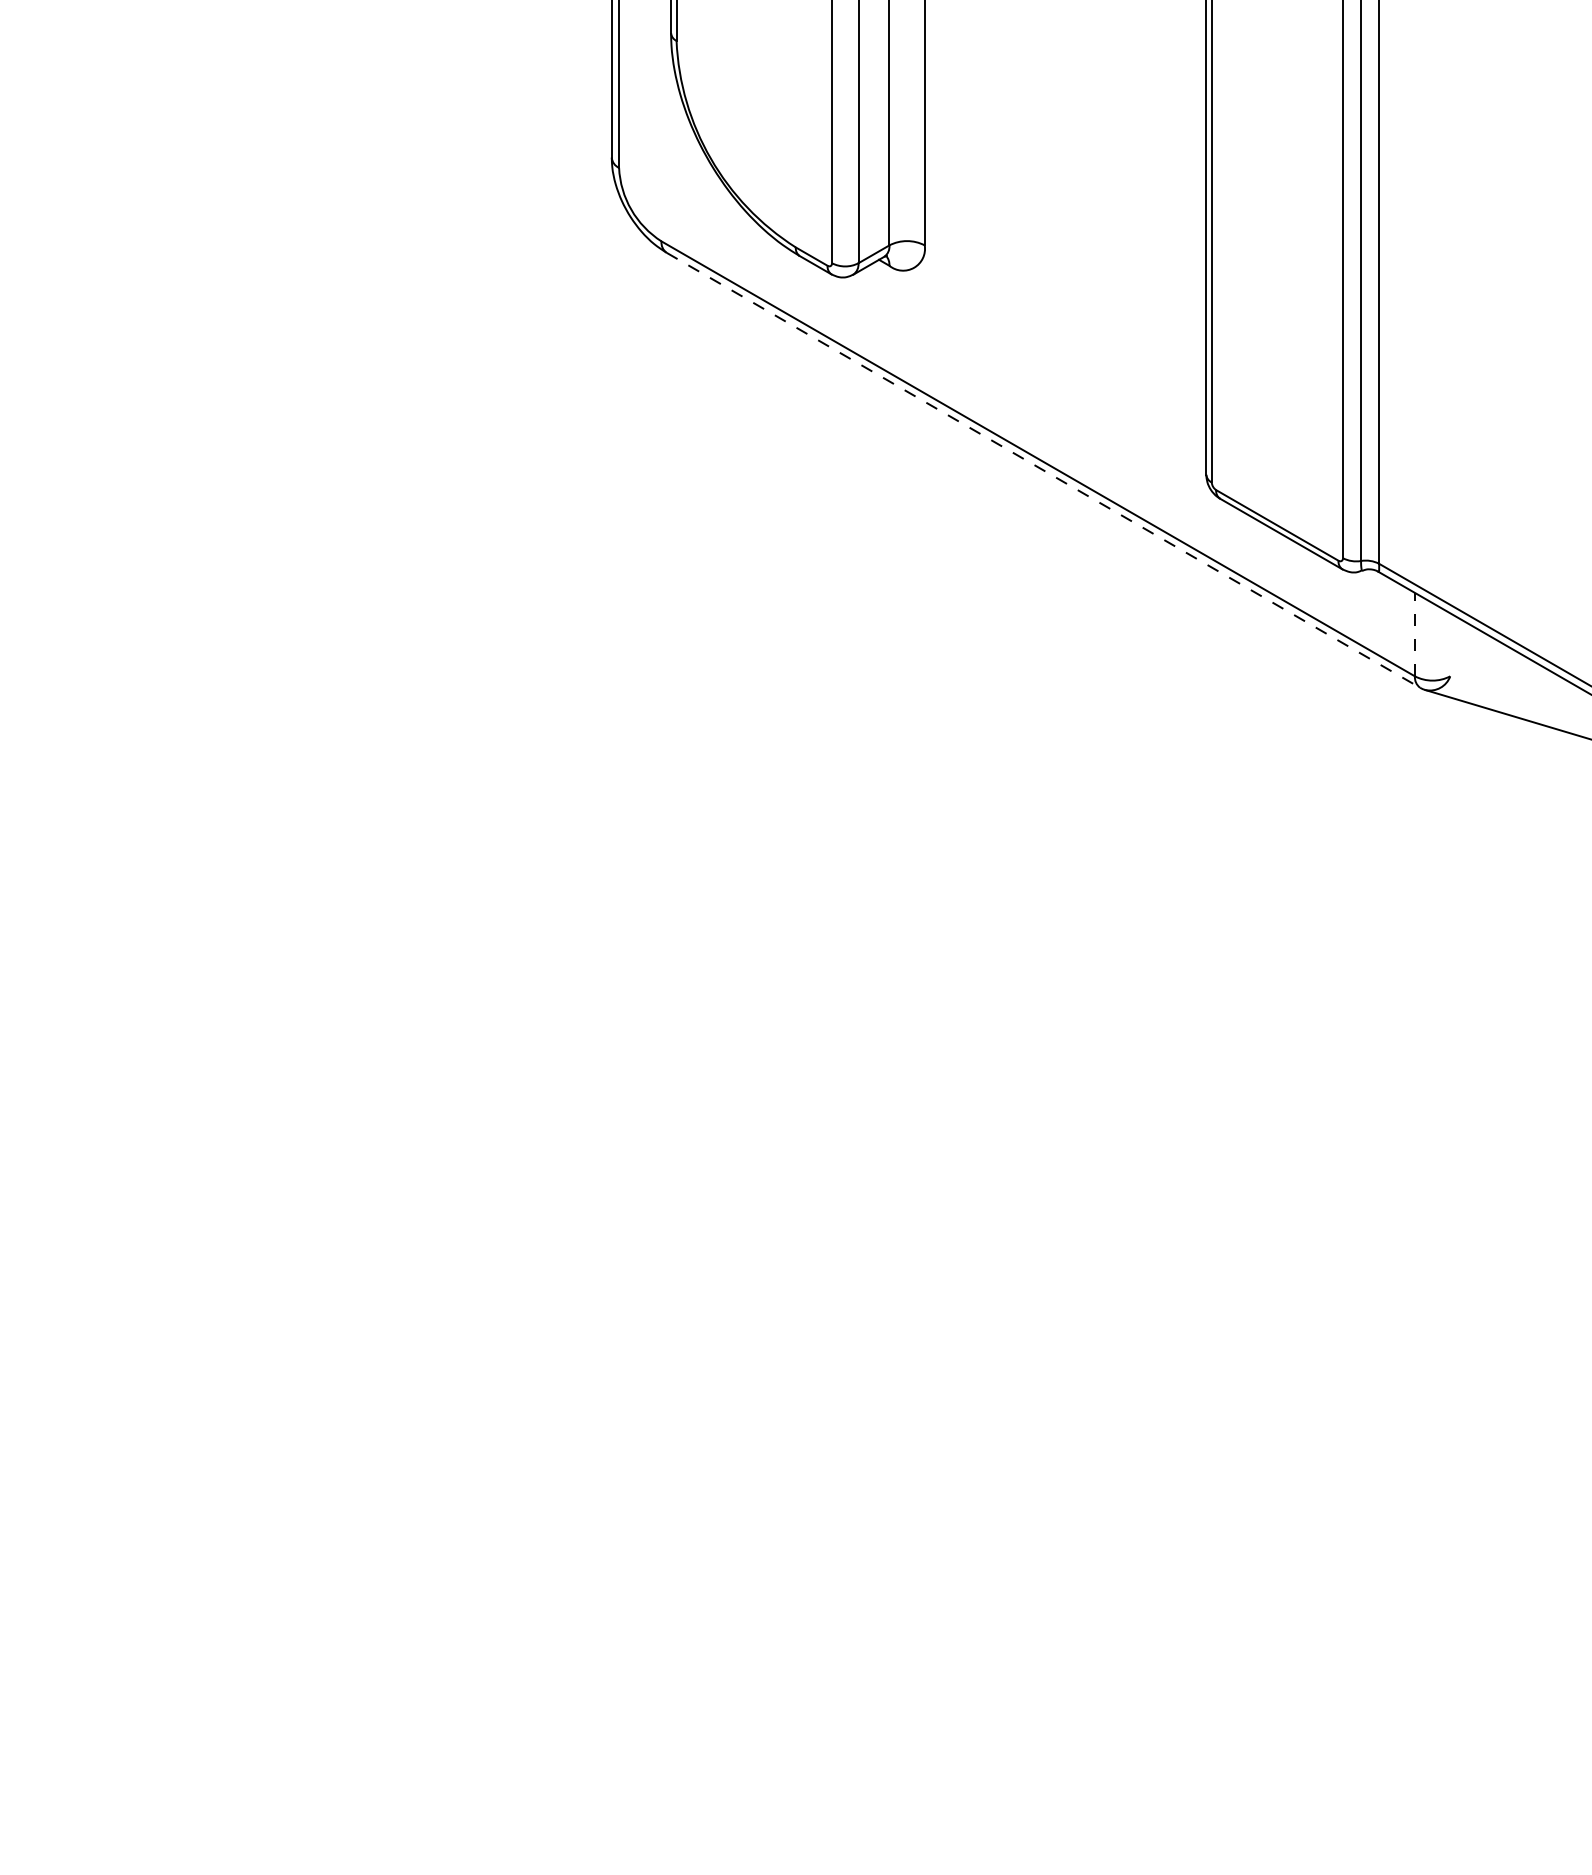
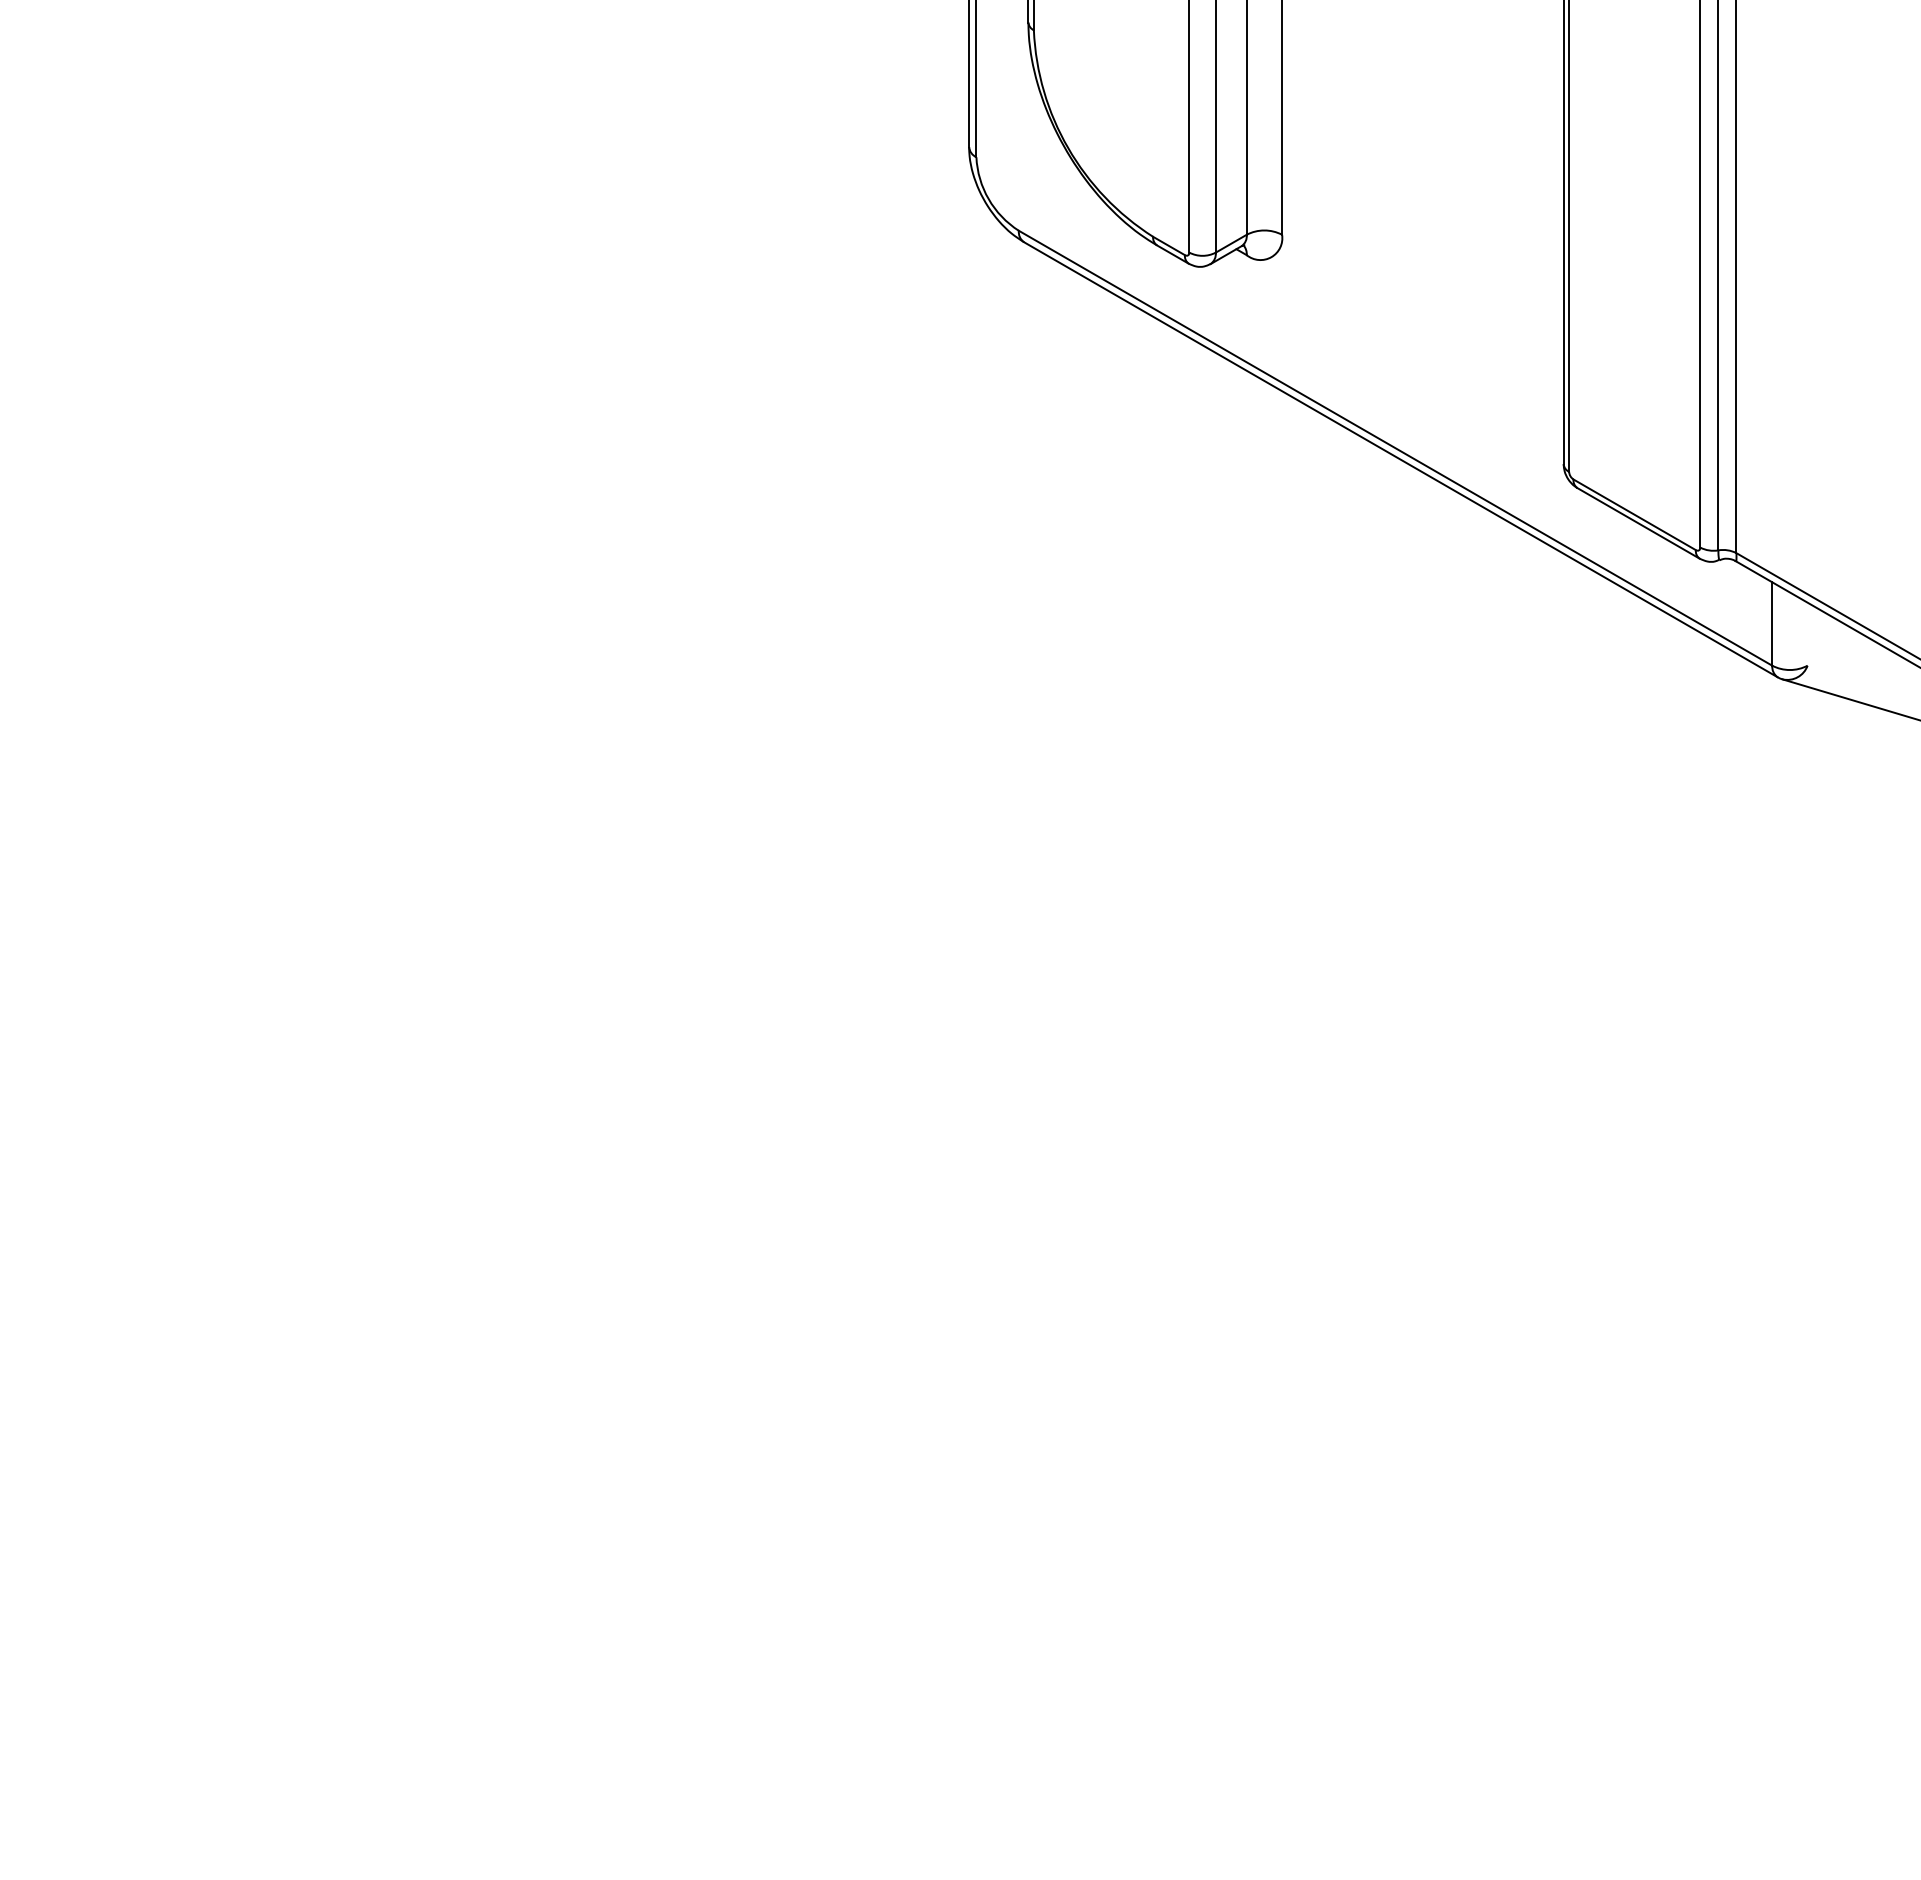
line: (1043, 470) -> (1400, 459), dashed -> solid
line: (1415, 635) -> (1772, 624), dashed -> solid

